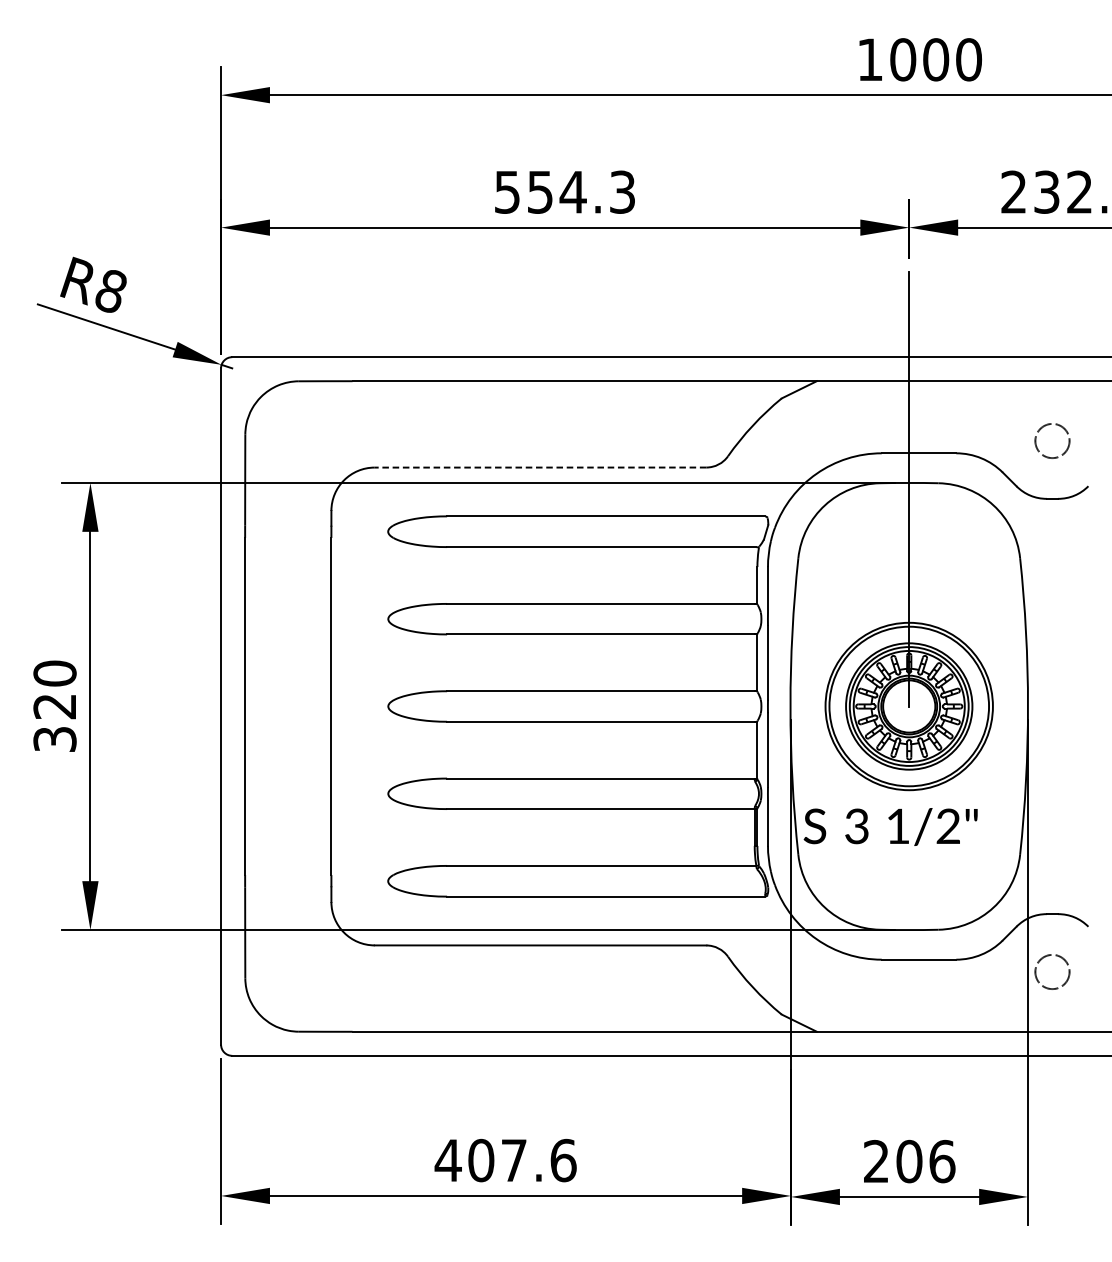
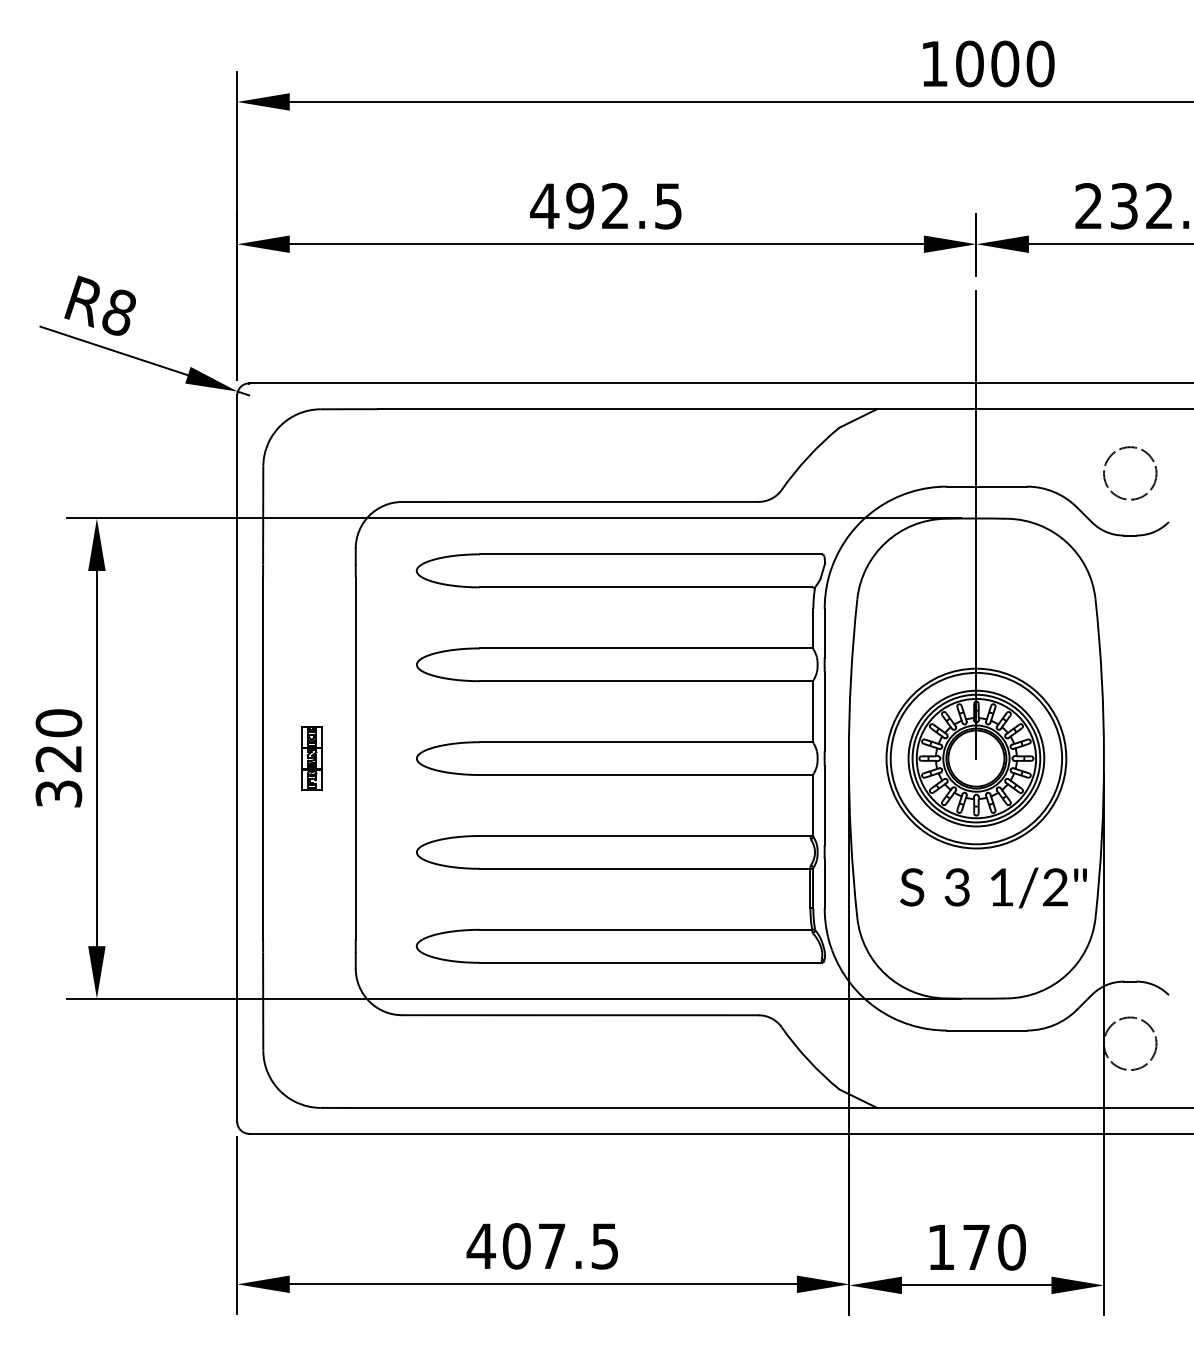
text: (563, 192) -> (605, 206), 554.3 -> 492.5
circle: (1052, 441) -> (1130, 473), size x1.43
line: (539, 467) -> (579, 501), dashed -> solid
part: (290, 706) -> (311, 758), added
text: (890, 826) -> (993, 887), moved
circle: (1052, 971) -> (1130, 1043), size x1.43
text: (563, 1160) -> (605, 1246), 407.6 -> 407.5
text: (909, 1161) -> (976, 1247), 206 -> 170

